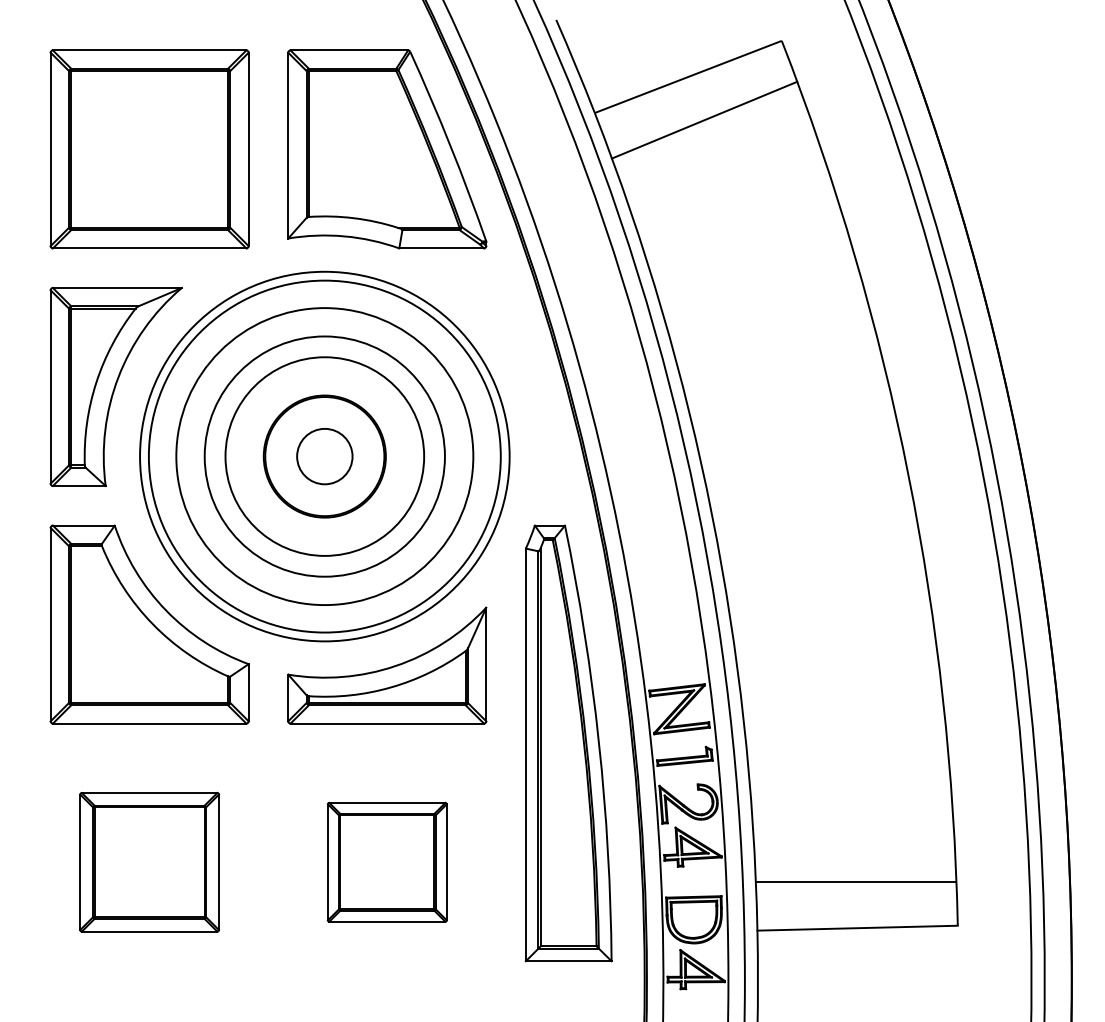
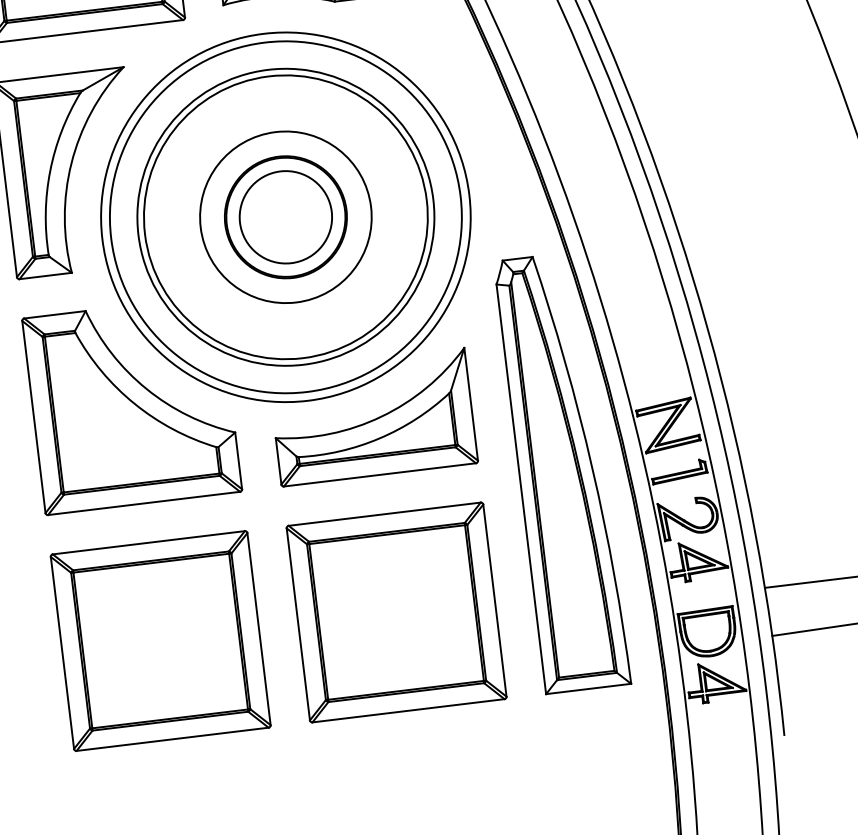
circle: (324, 456) -> (285, 217), size x0.71
circle: (324, 456) -> (285, 217), size x1.43
circle: (324, 456) -> (285, 217), size x1.67
part: (149, 862) -> (160, 641), size x1.43
part: (387, 862) -> (396, 612), size x1.67

